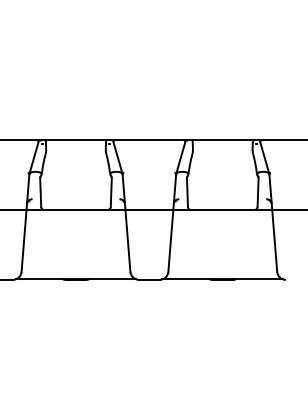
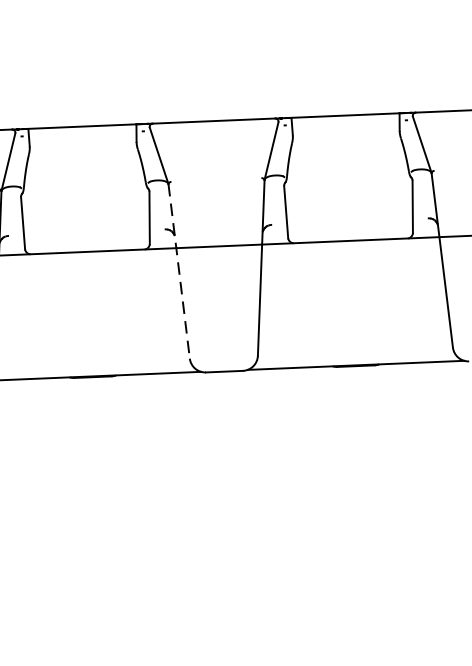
line: (126, 223) -> (179, 272), solid -> dashed

